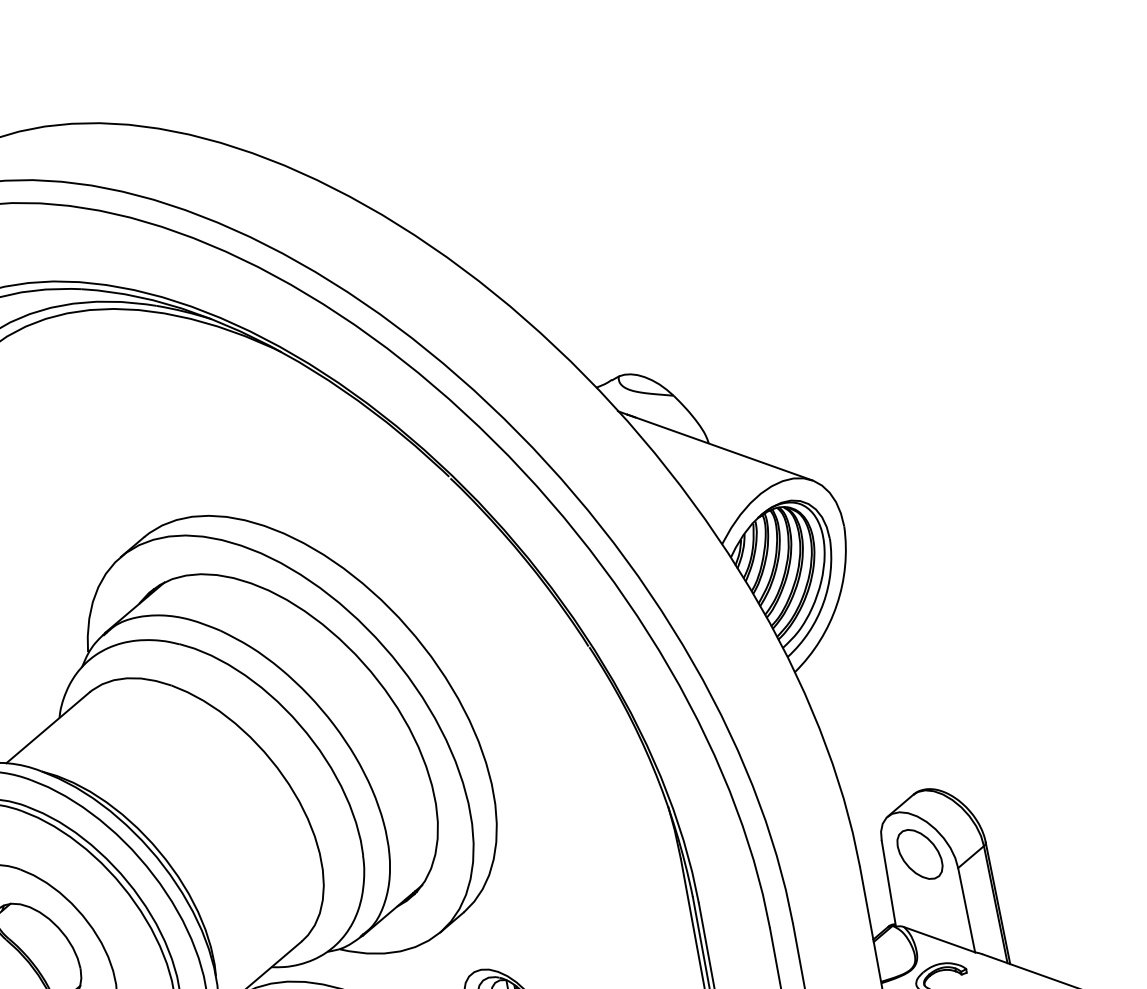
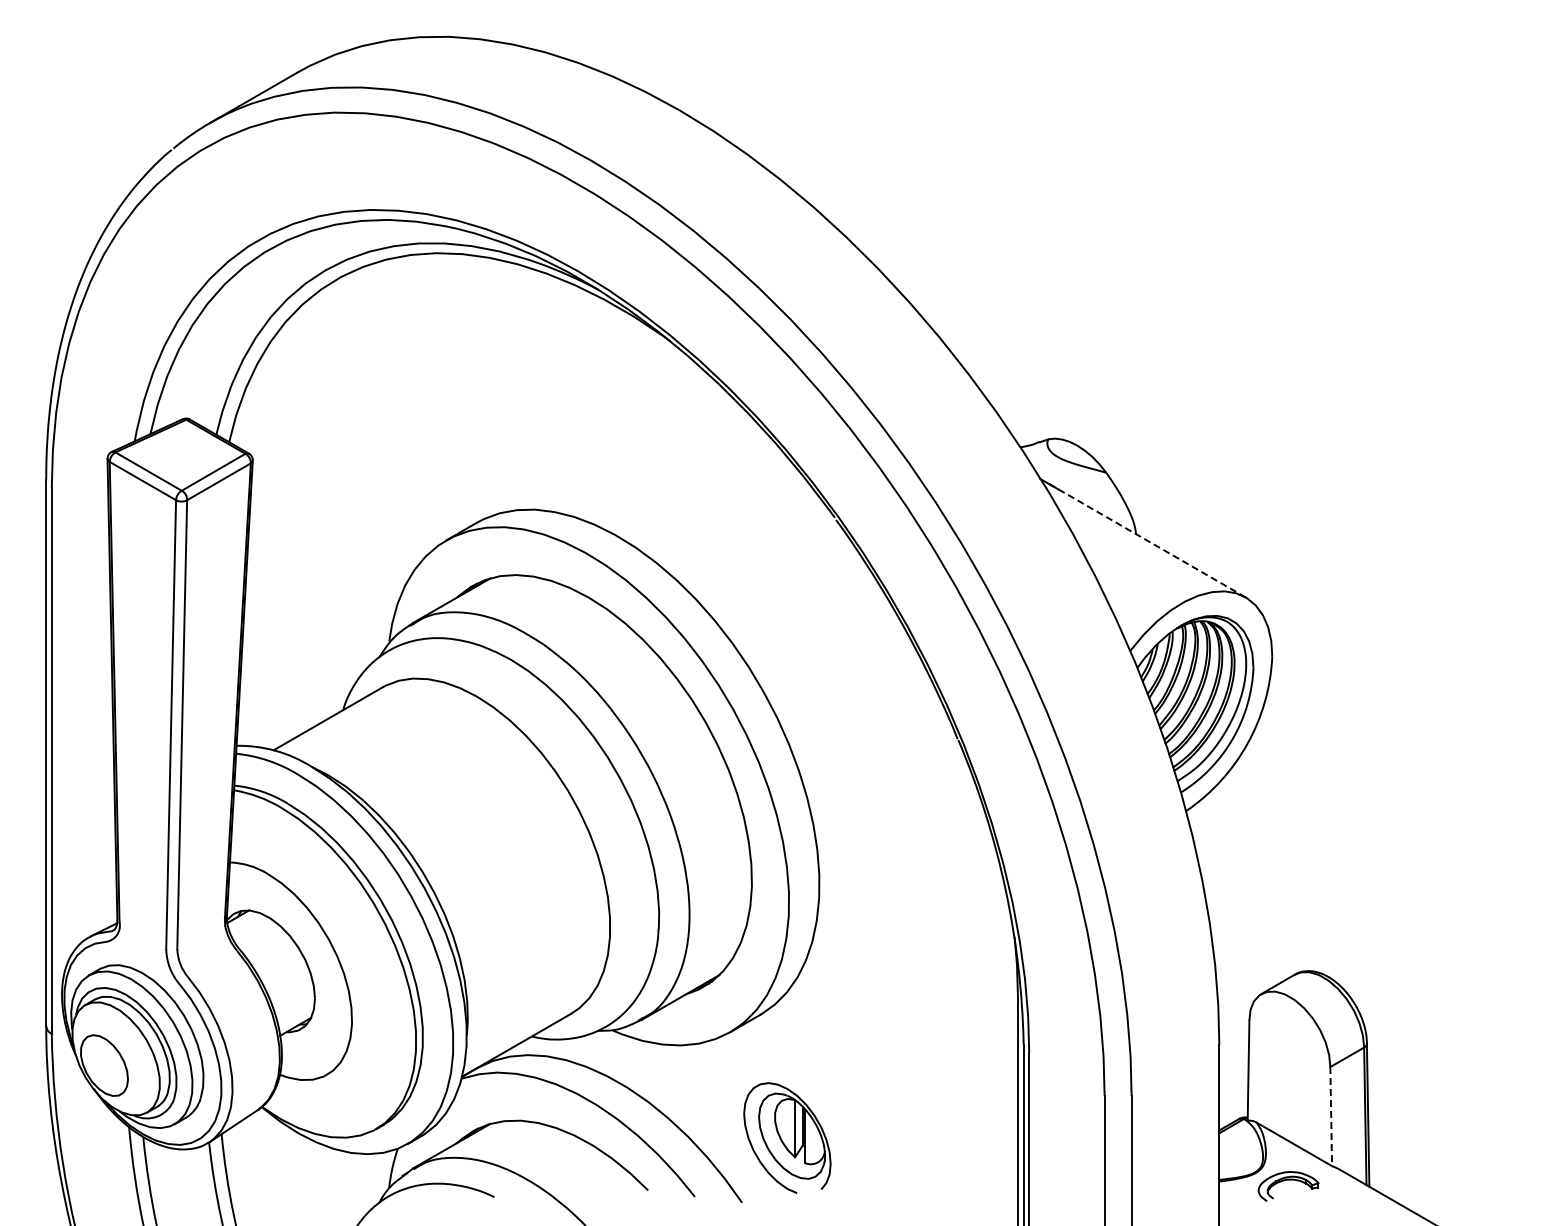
line: (719, 447) -> (1147, 540), solid -> dashed
part: (919, 854) -> (1289, 1043), removed
line: (966, 910) -> (1331, 1116), solid -> dashed

